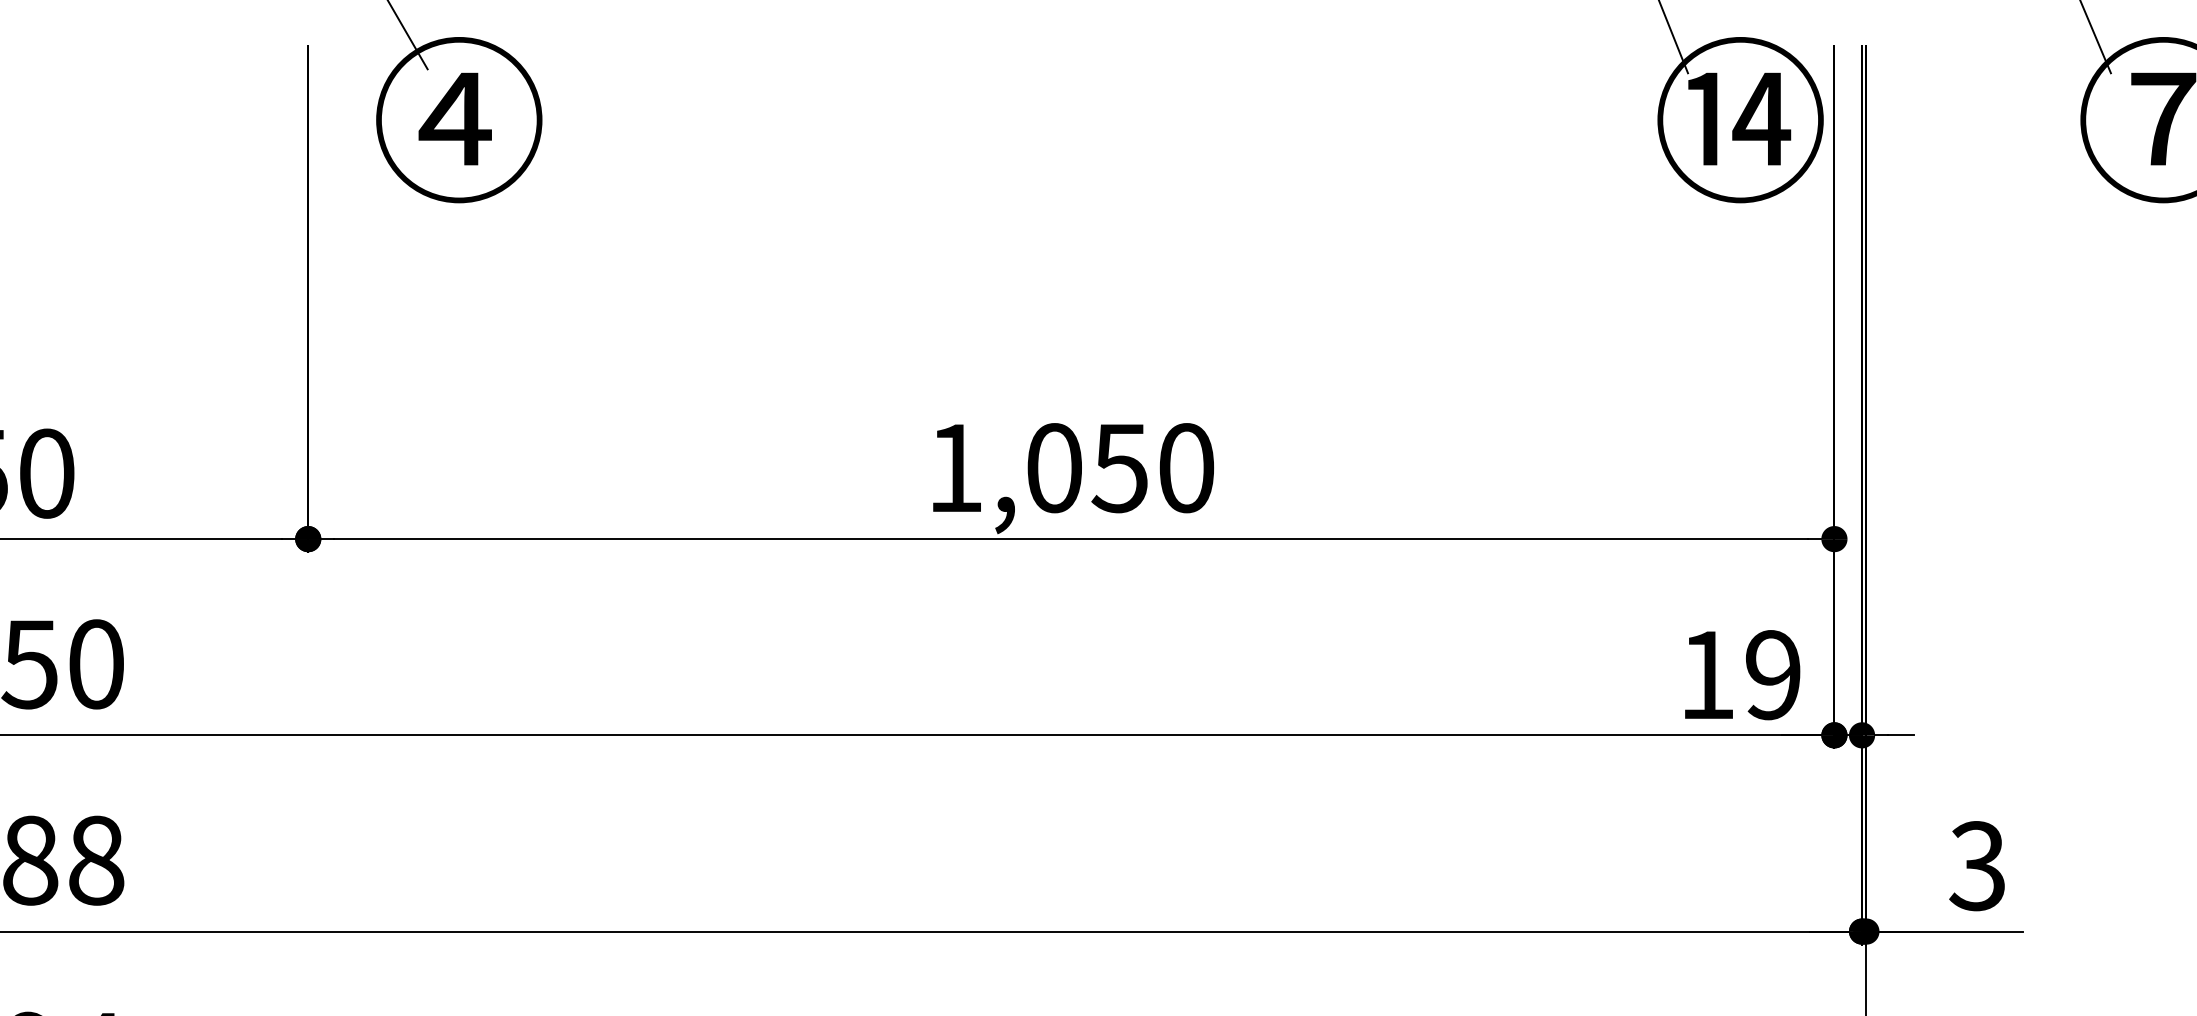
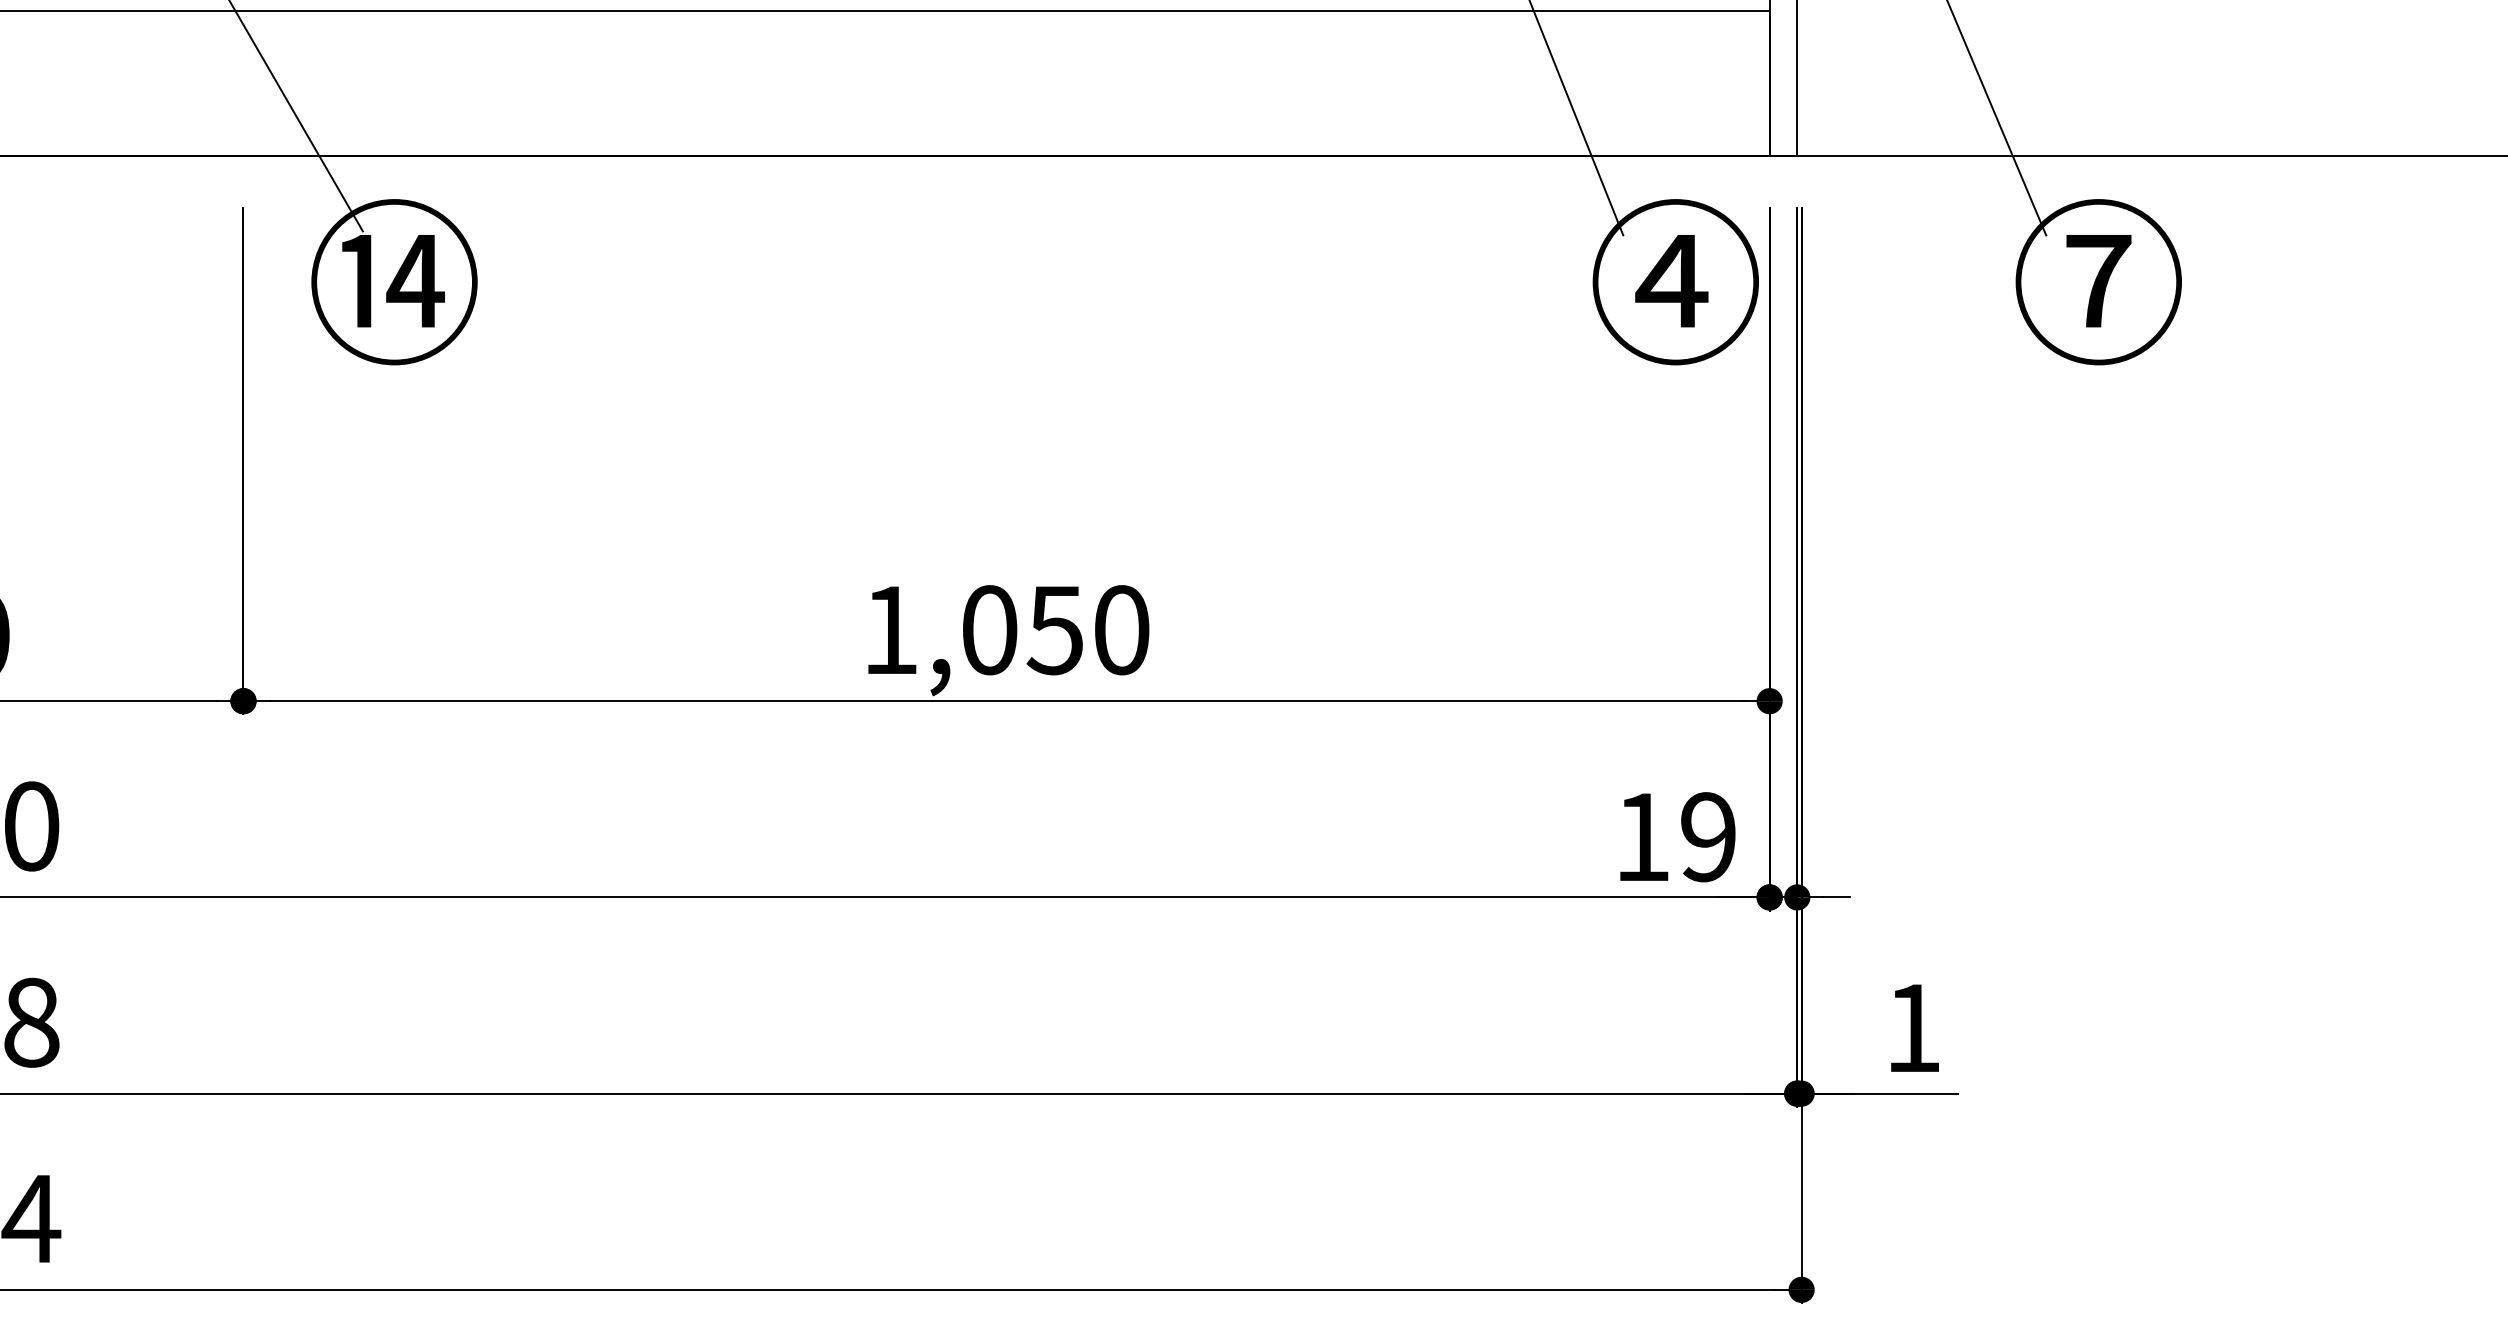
text: (458, 119) -> (393, 281), ④ -> ⑭
text: (1739, 119) -> (1674, 281), ⑭ -> ④
text: (1976, 866) -> (1911, 1028), 3 -> 1

